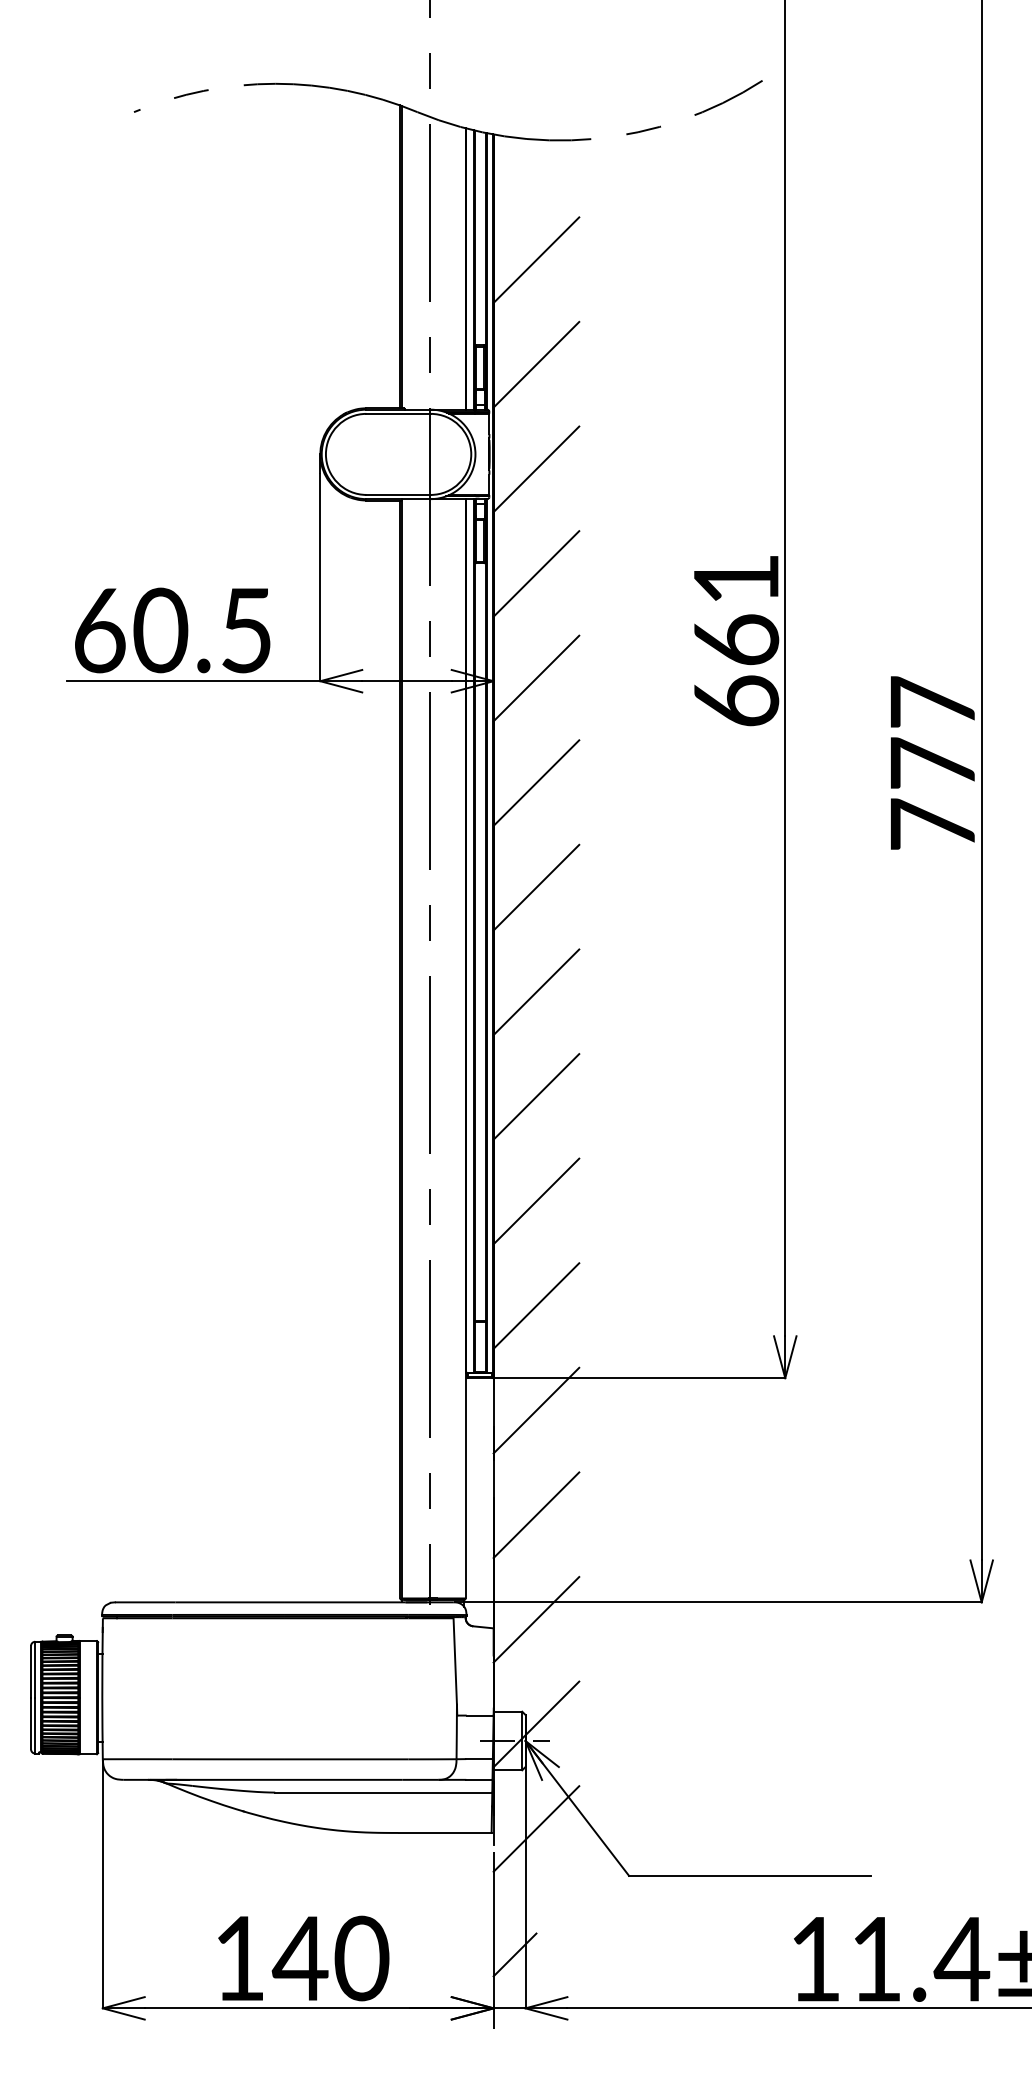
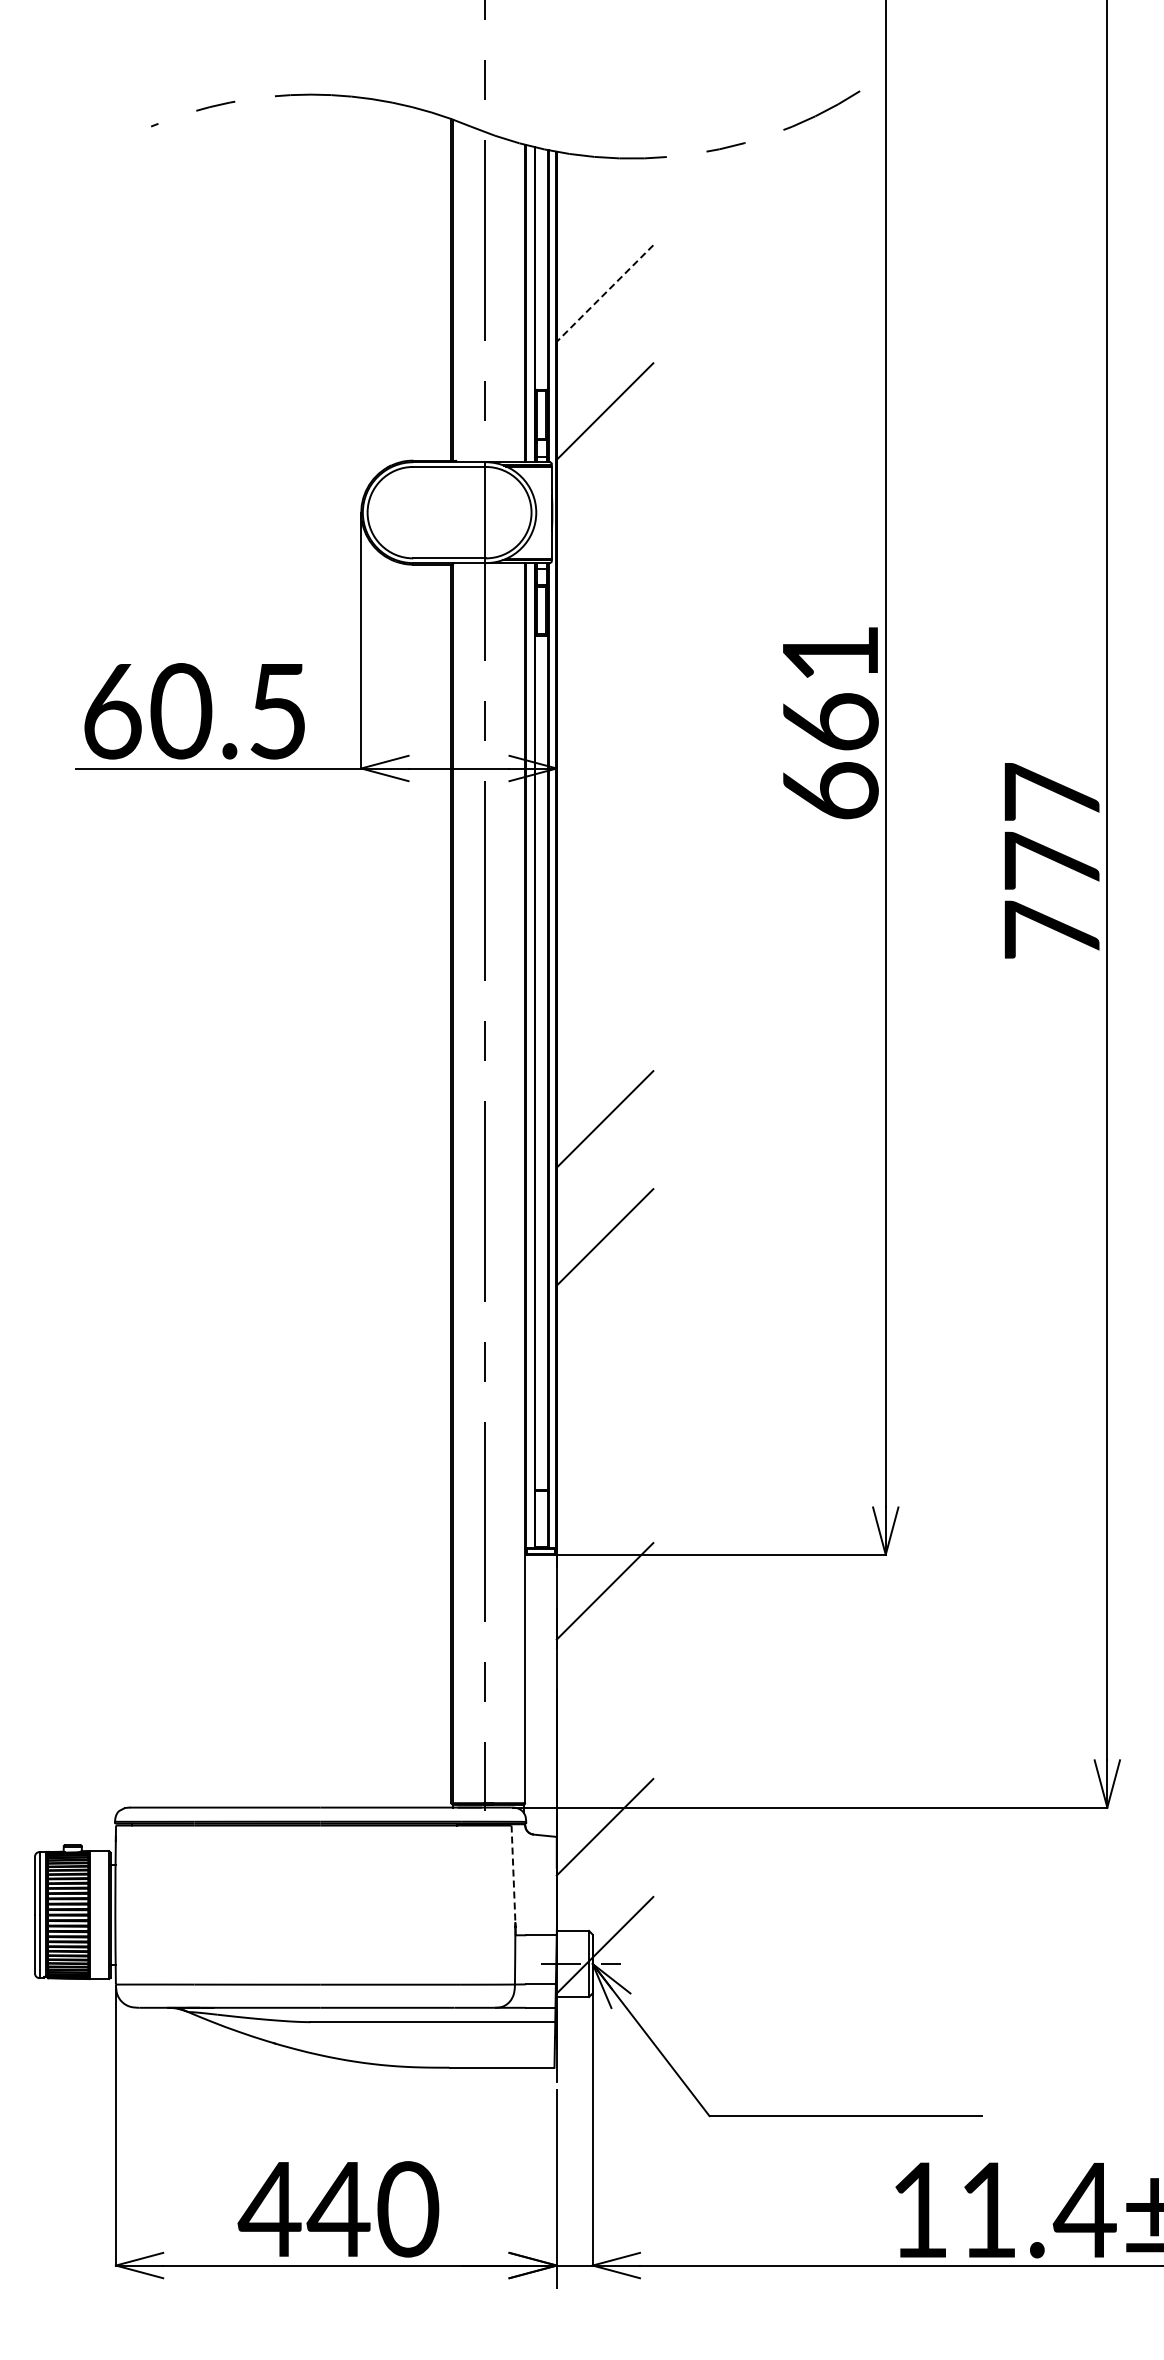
line: (535, 260) -> (604, 293), solid -> dashed
line: (535, 469) -> (604, 529), removed
line: (535, 573) -> (604, 647), removed
line: (535, 678) -> (604, 765), removed
line: (535, 783) -> (604, 883), removed
line: (535, 887) -> (604, 1001), removed
line: (535, 1201) -> (604, 1355), removed
line: (535, 1306) -> (604, 1473), removed
line: (535, 1515) -> (604, 1709), removed
line: (455, 1661) -> (513, 1874), solid -> dashed
line: (535, 1828) -> (604, 2062), removed
line: (514, 1955) -> (580, 2205), removed
text: (238, 1958) -> (269, 2209), 140 -> 440

